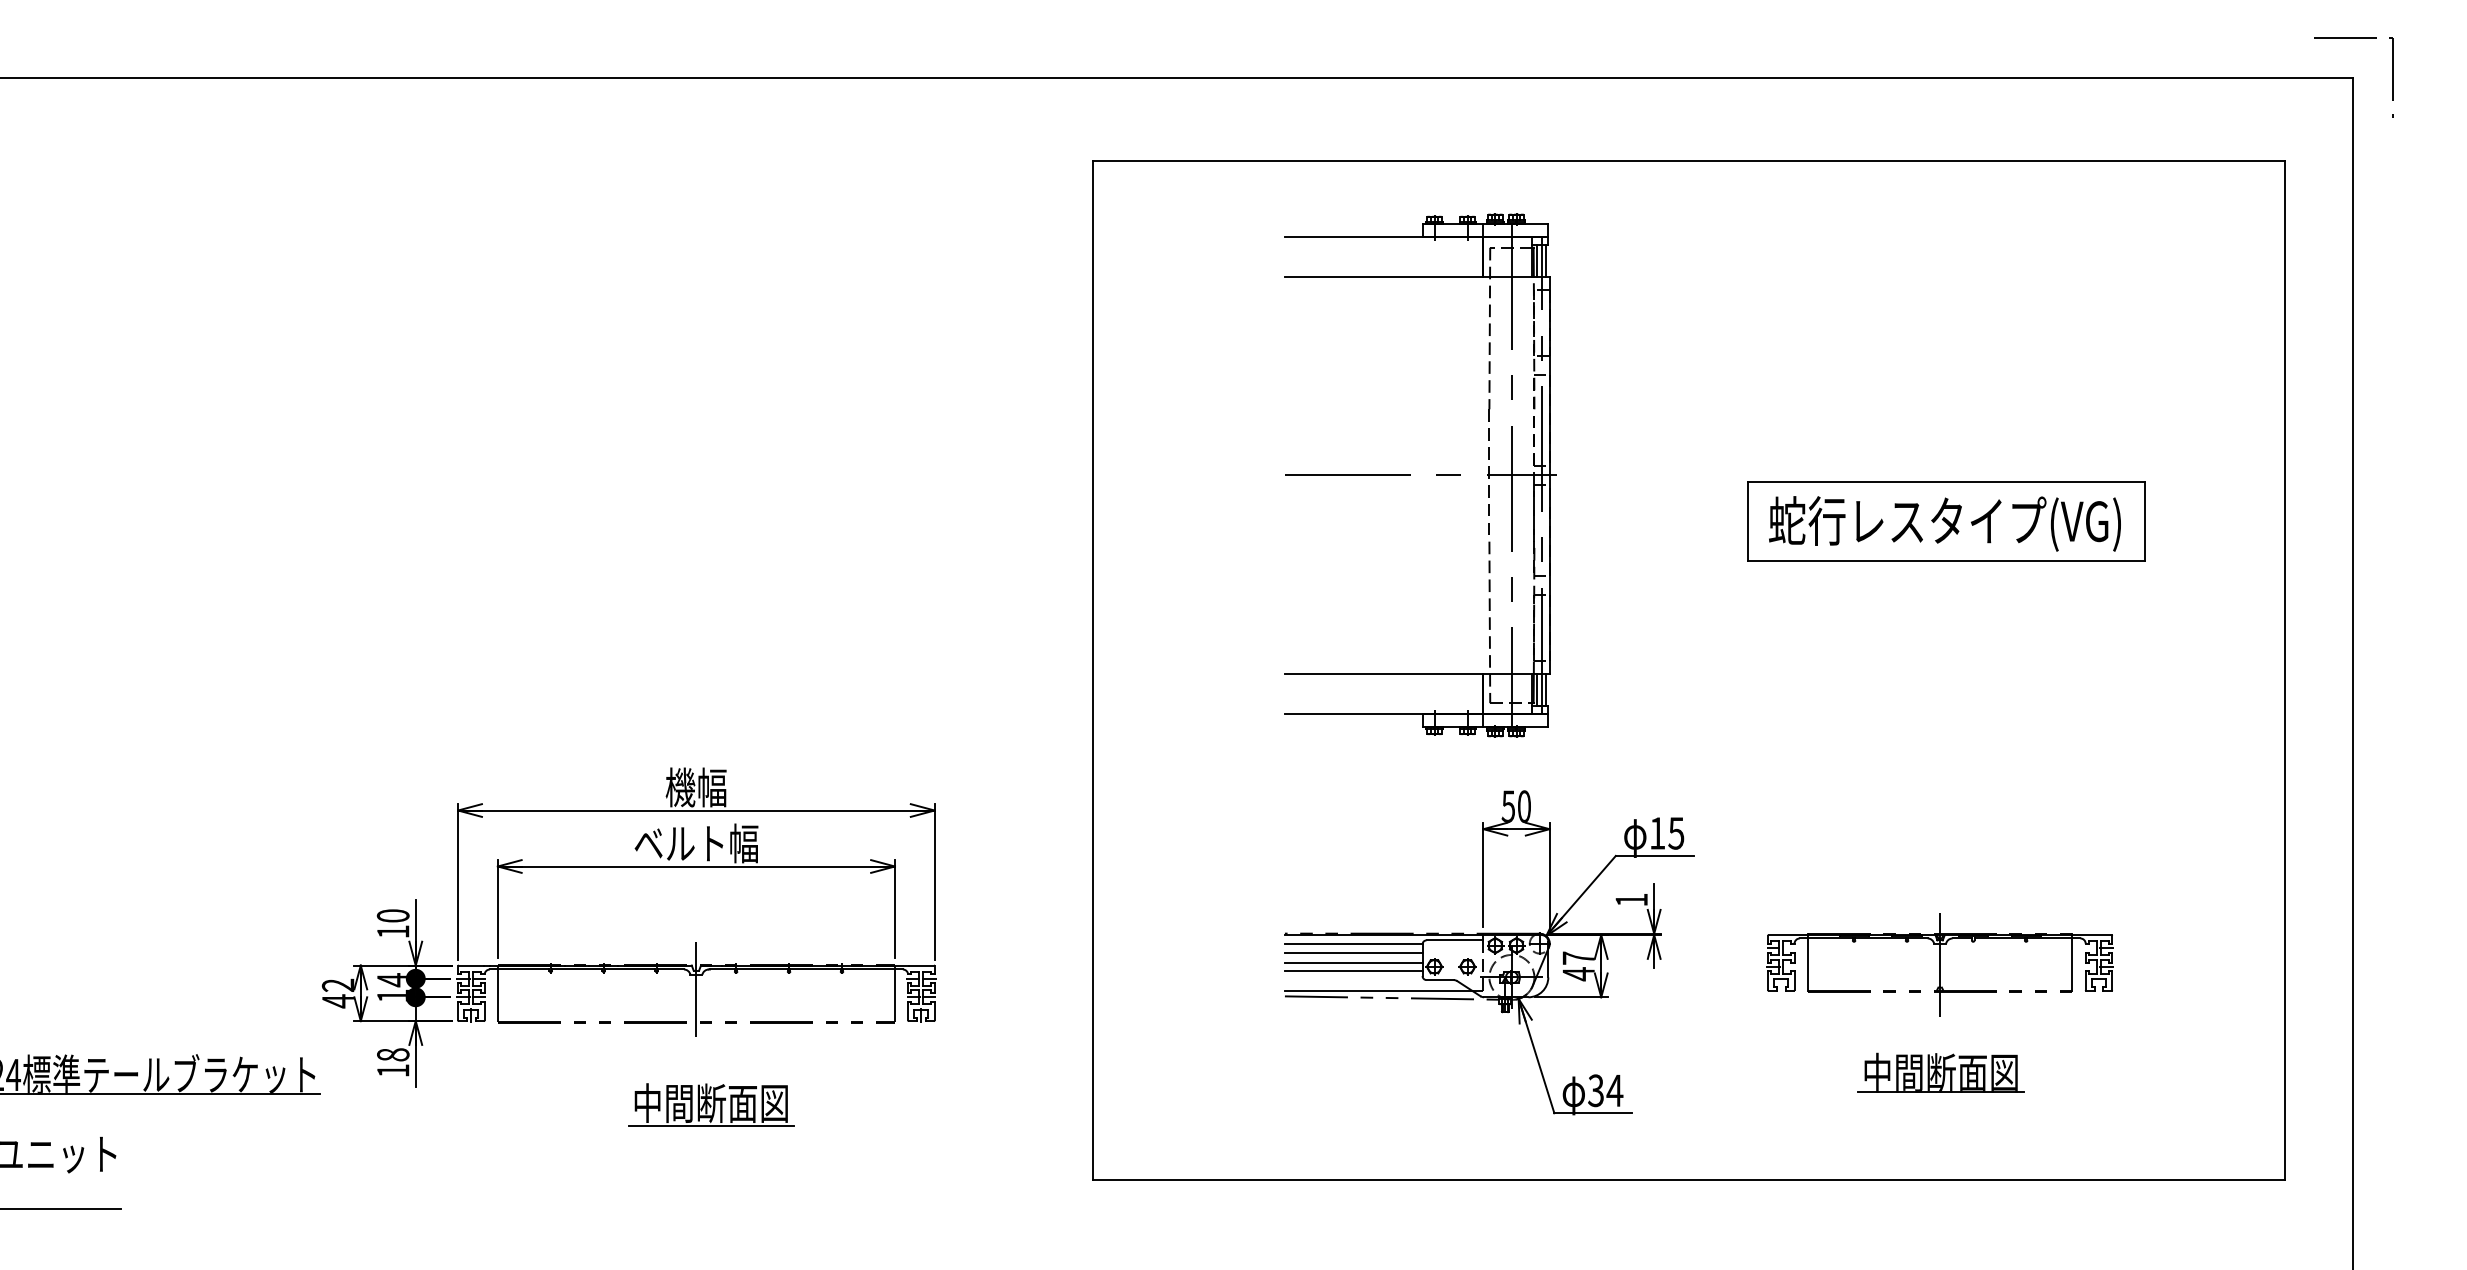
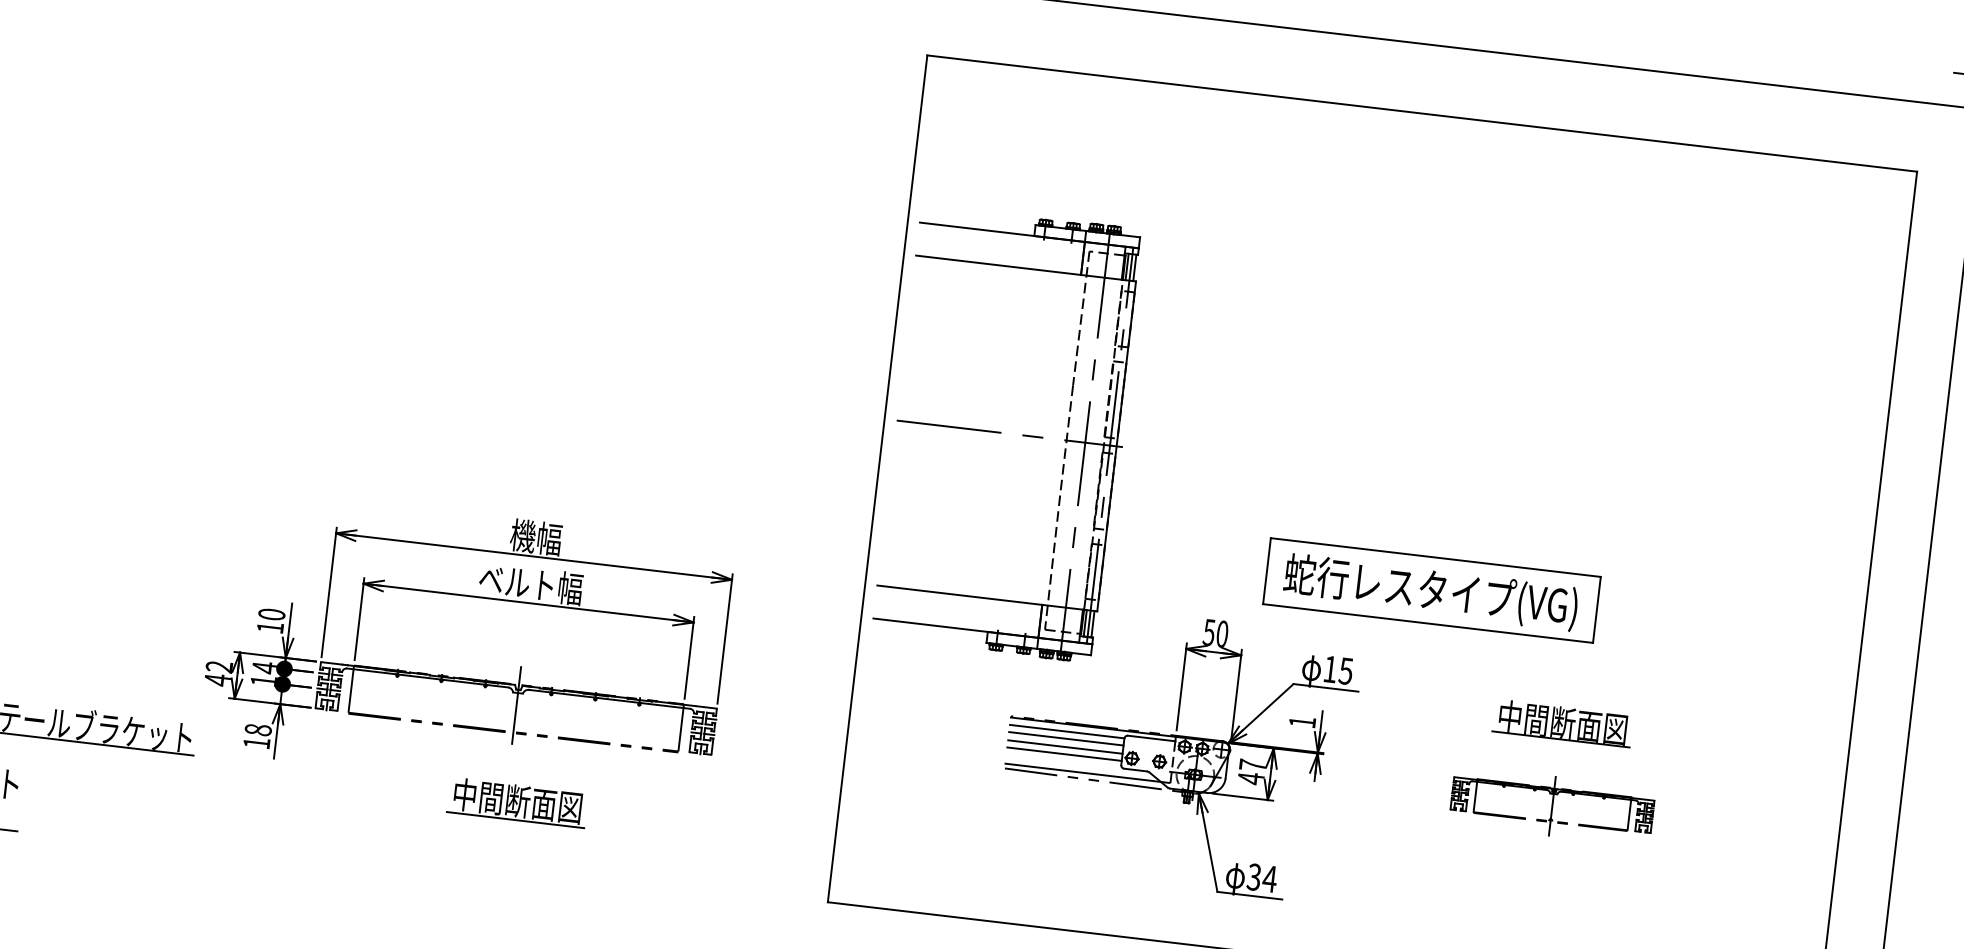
part: (1410, 475) -> (1001, 432), moved
part: (1946, 521) -> (1432, 590), moved
part: (1939, 964) -> (1551, 805), size x0.7
part: (1940, 1072) -> (1562, 722), moved

